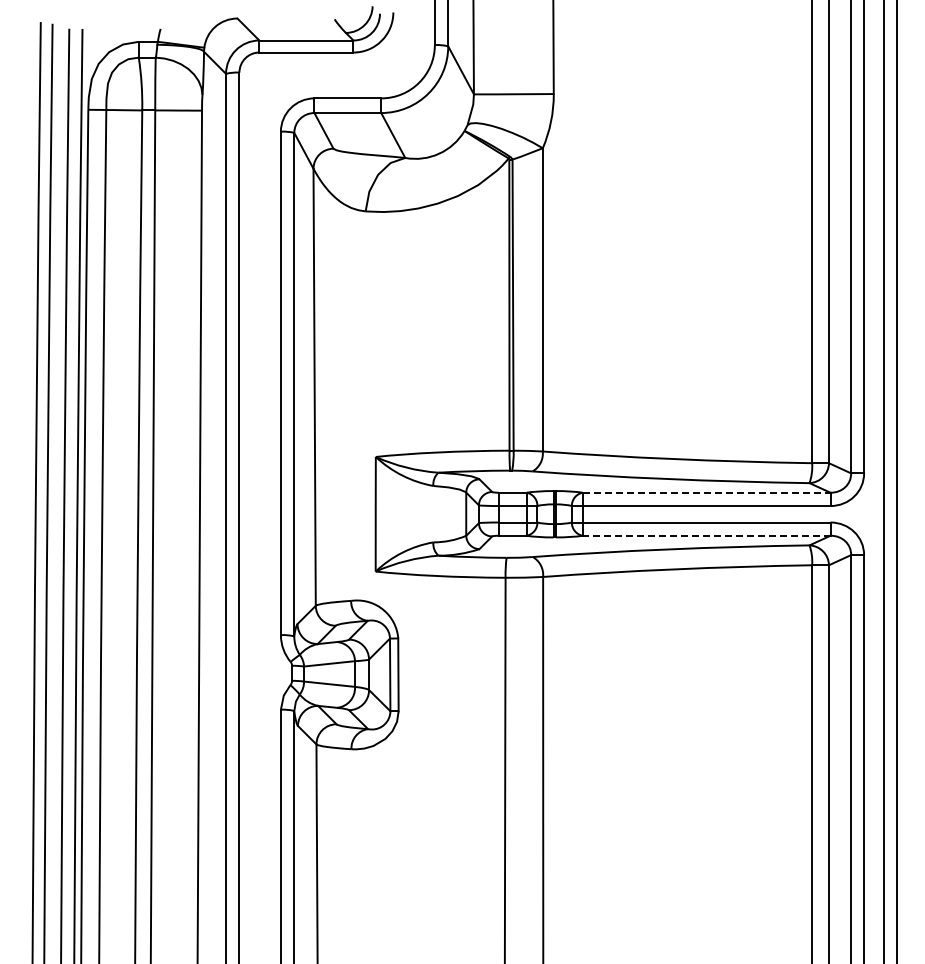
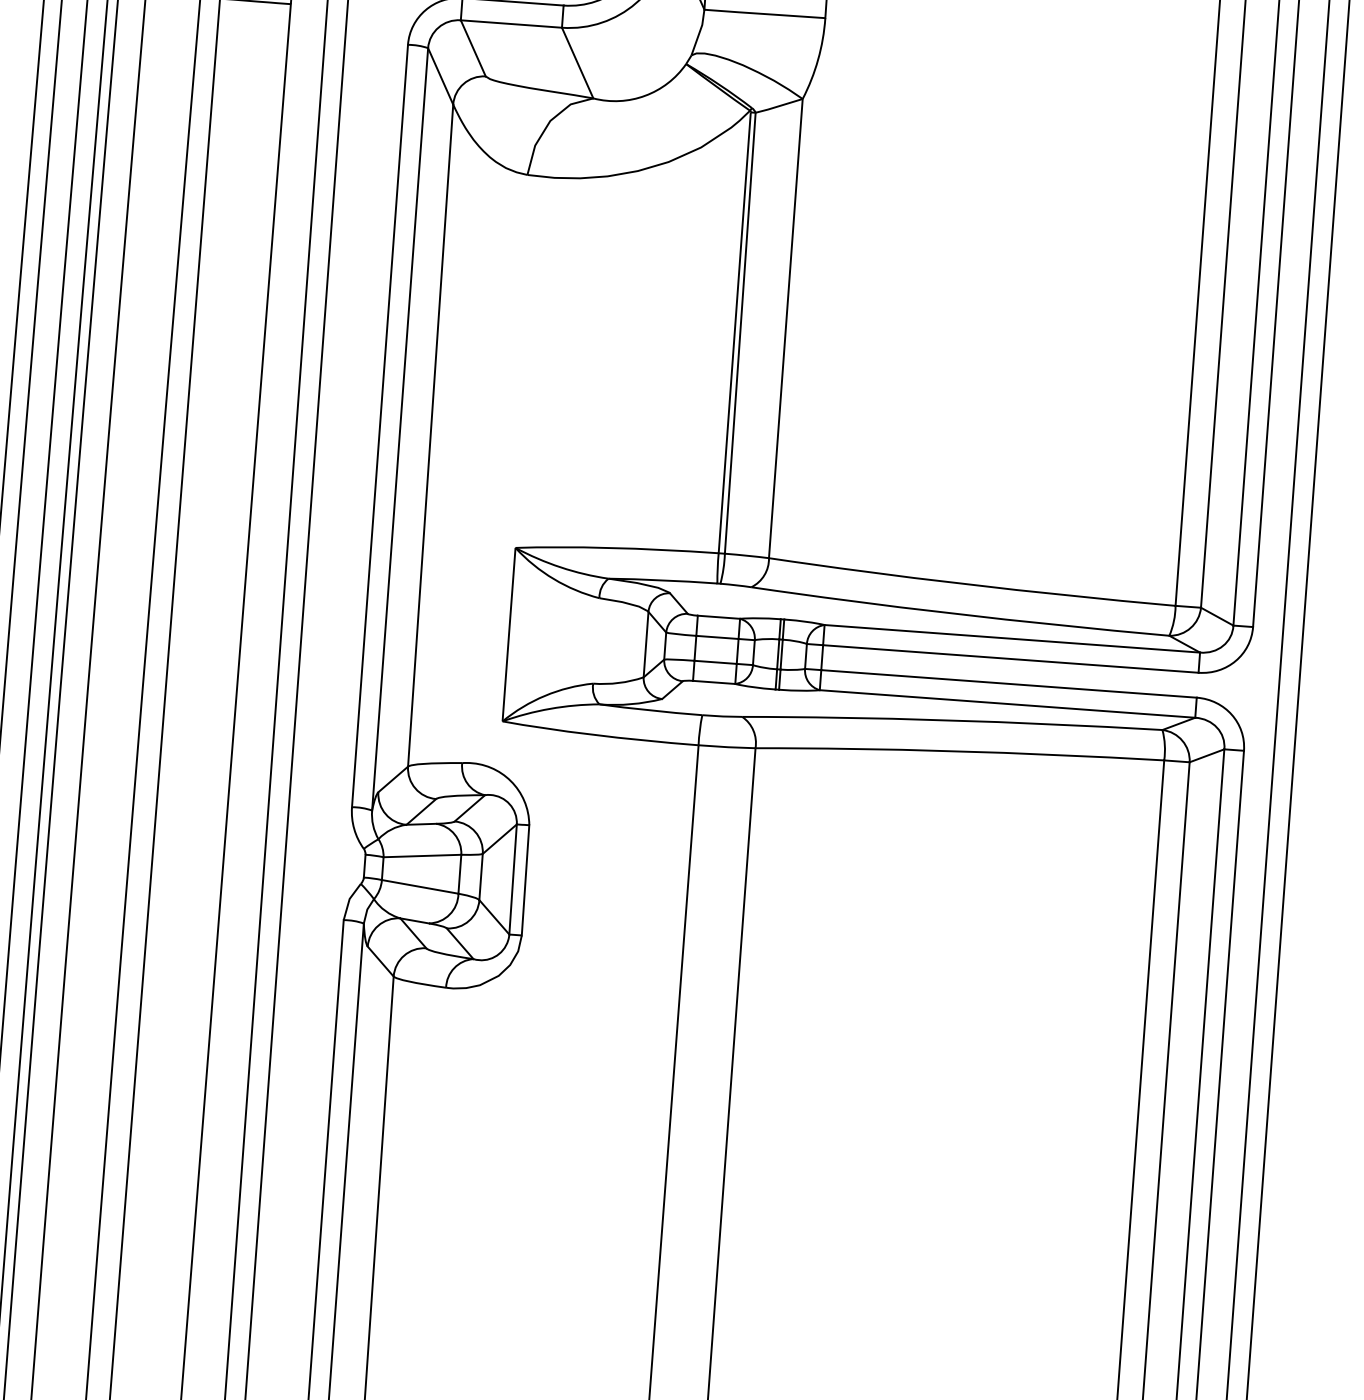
line: (706, 492) -> (1012, 638), dashed -> solid
line: (706, 535) -> (1007, 703), dashed -> solid

